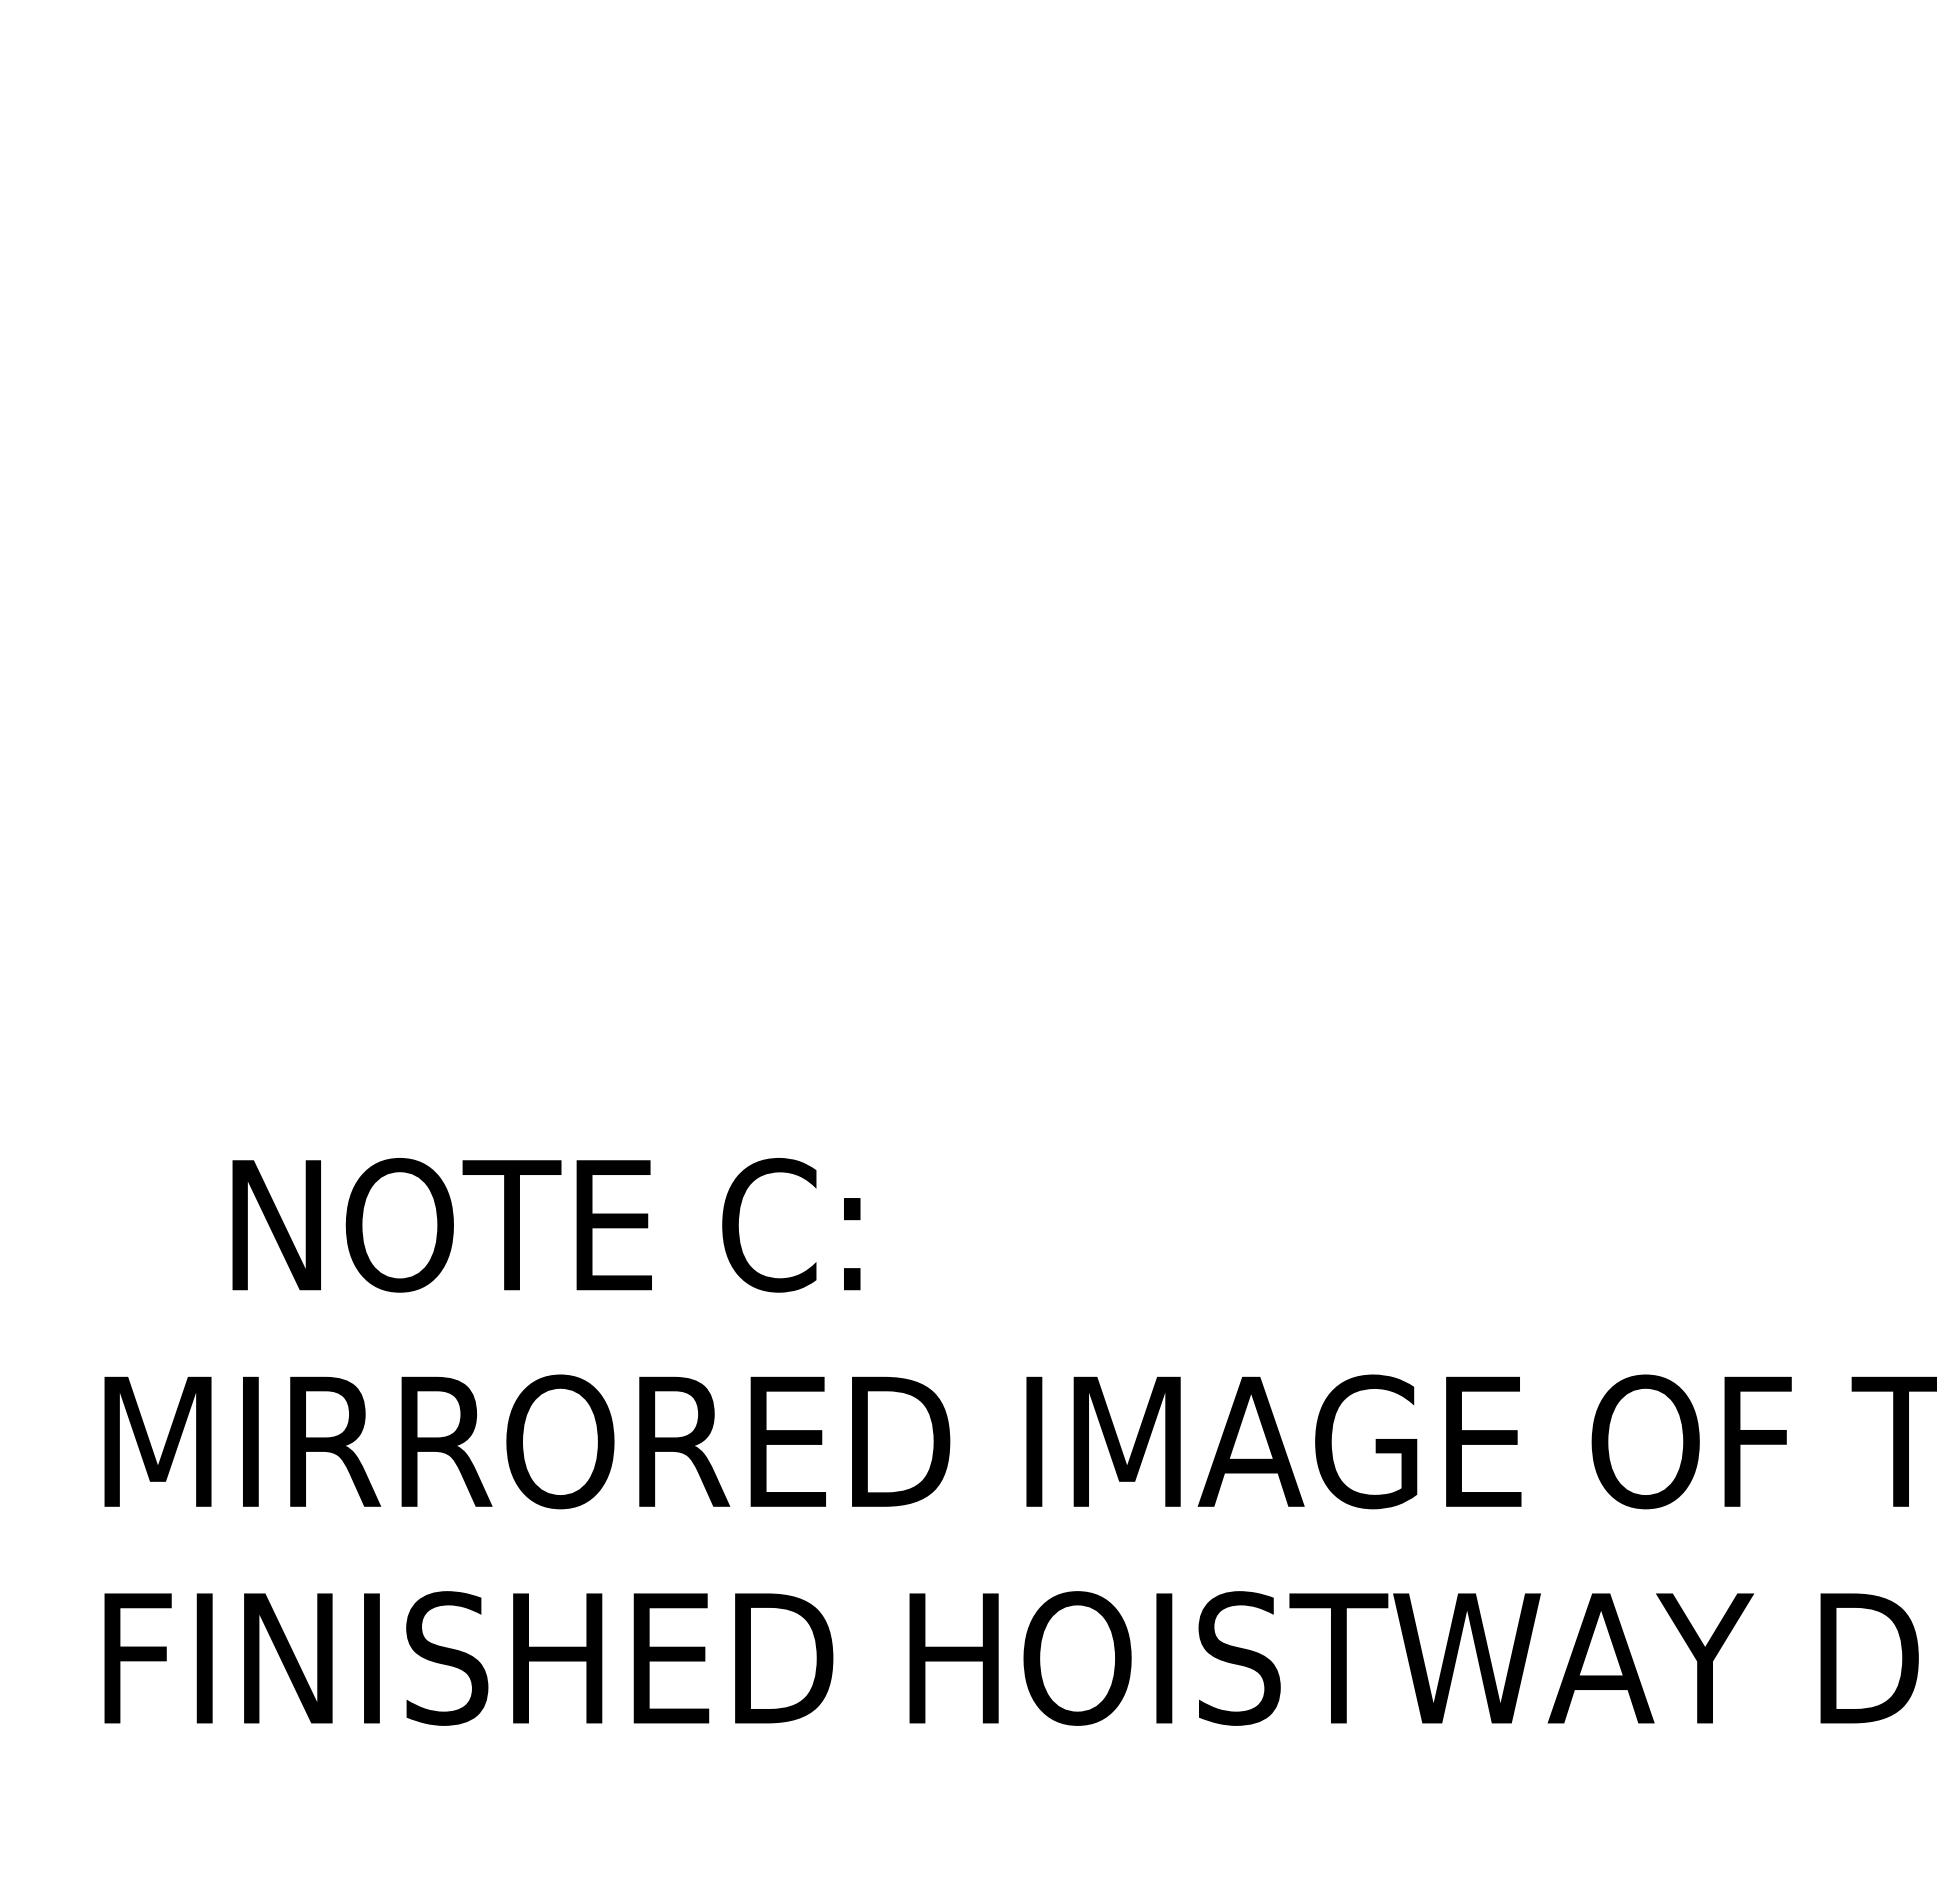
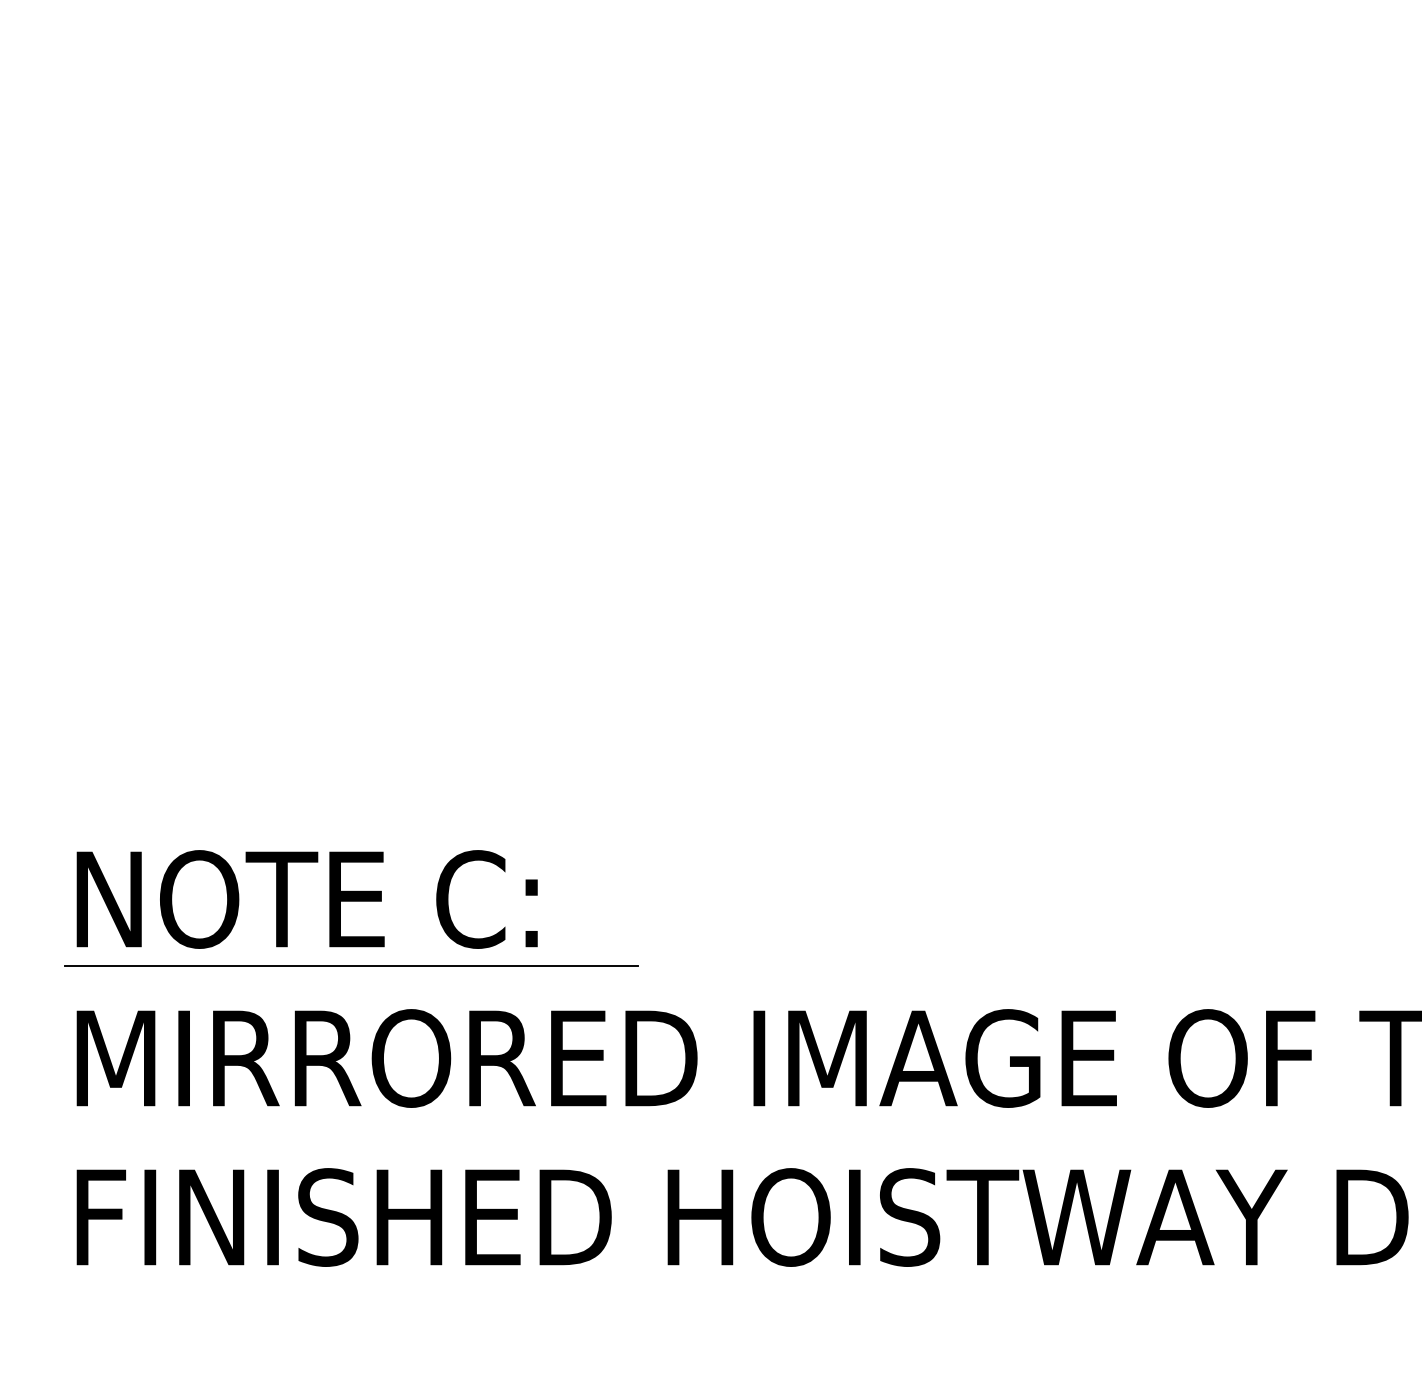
text: (546, 1225) -> (307, 899), moved
line: (478, 1316) -> (351, 966), added

